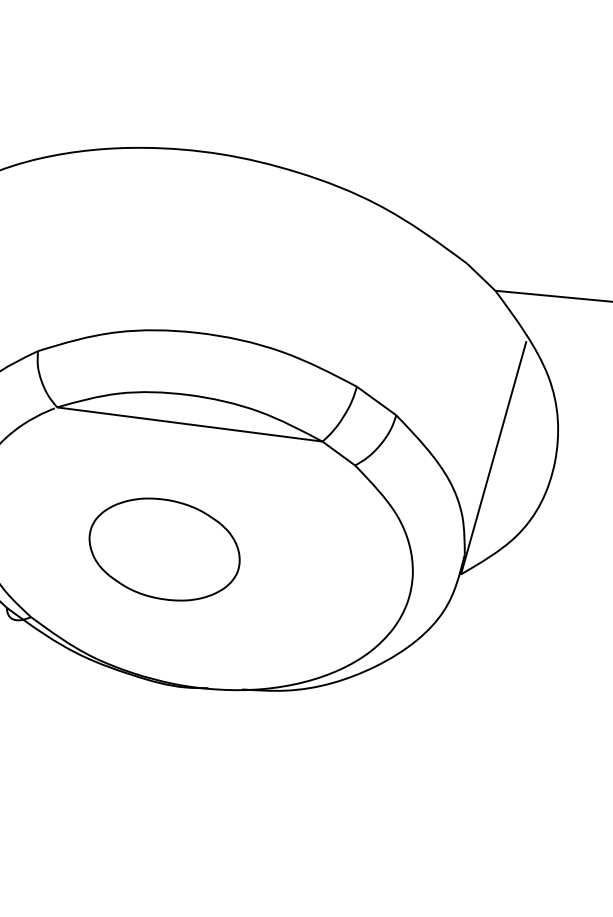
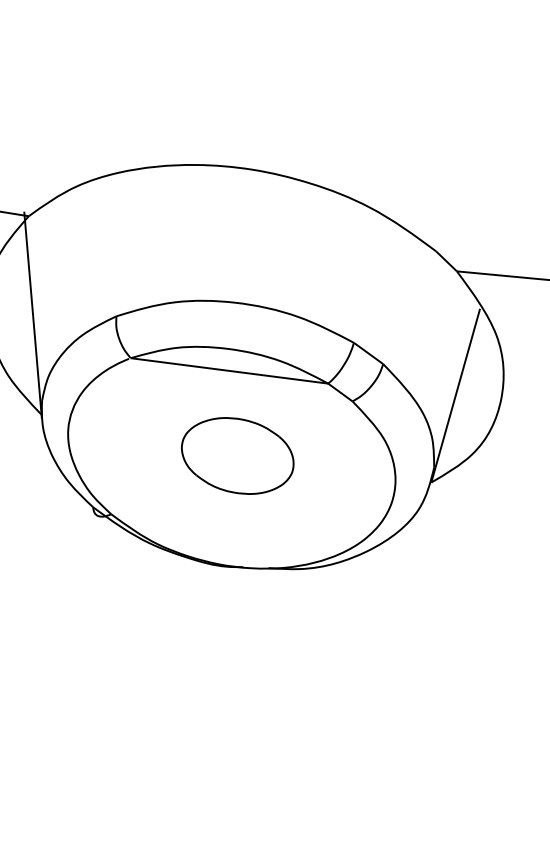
part: (164, 548) -> (237, 455), moved

